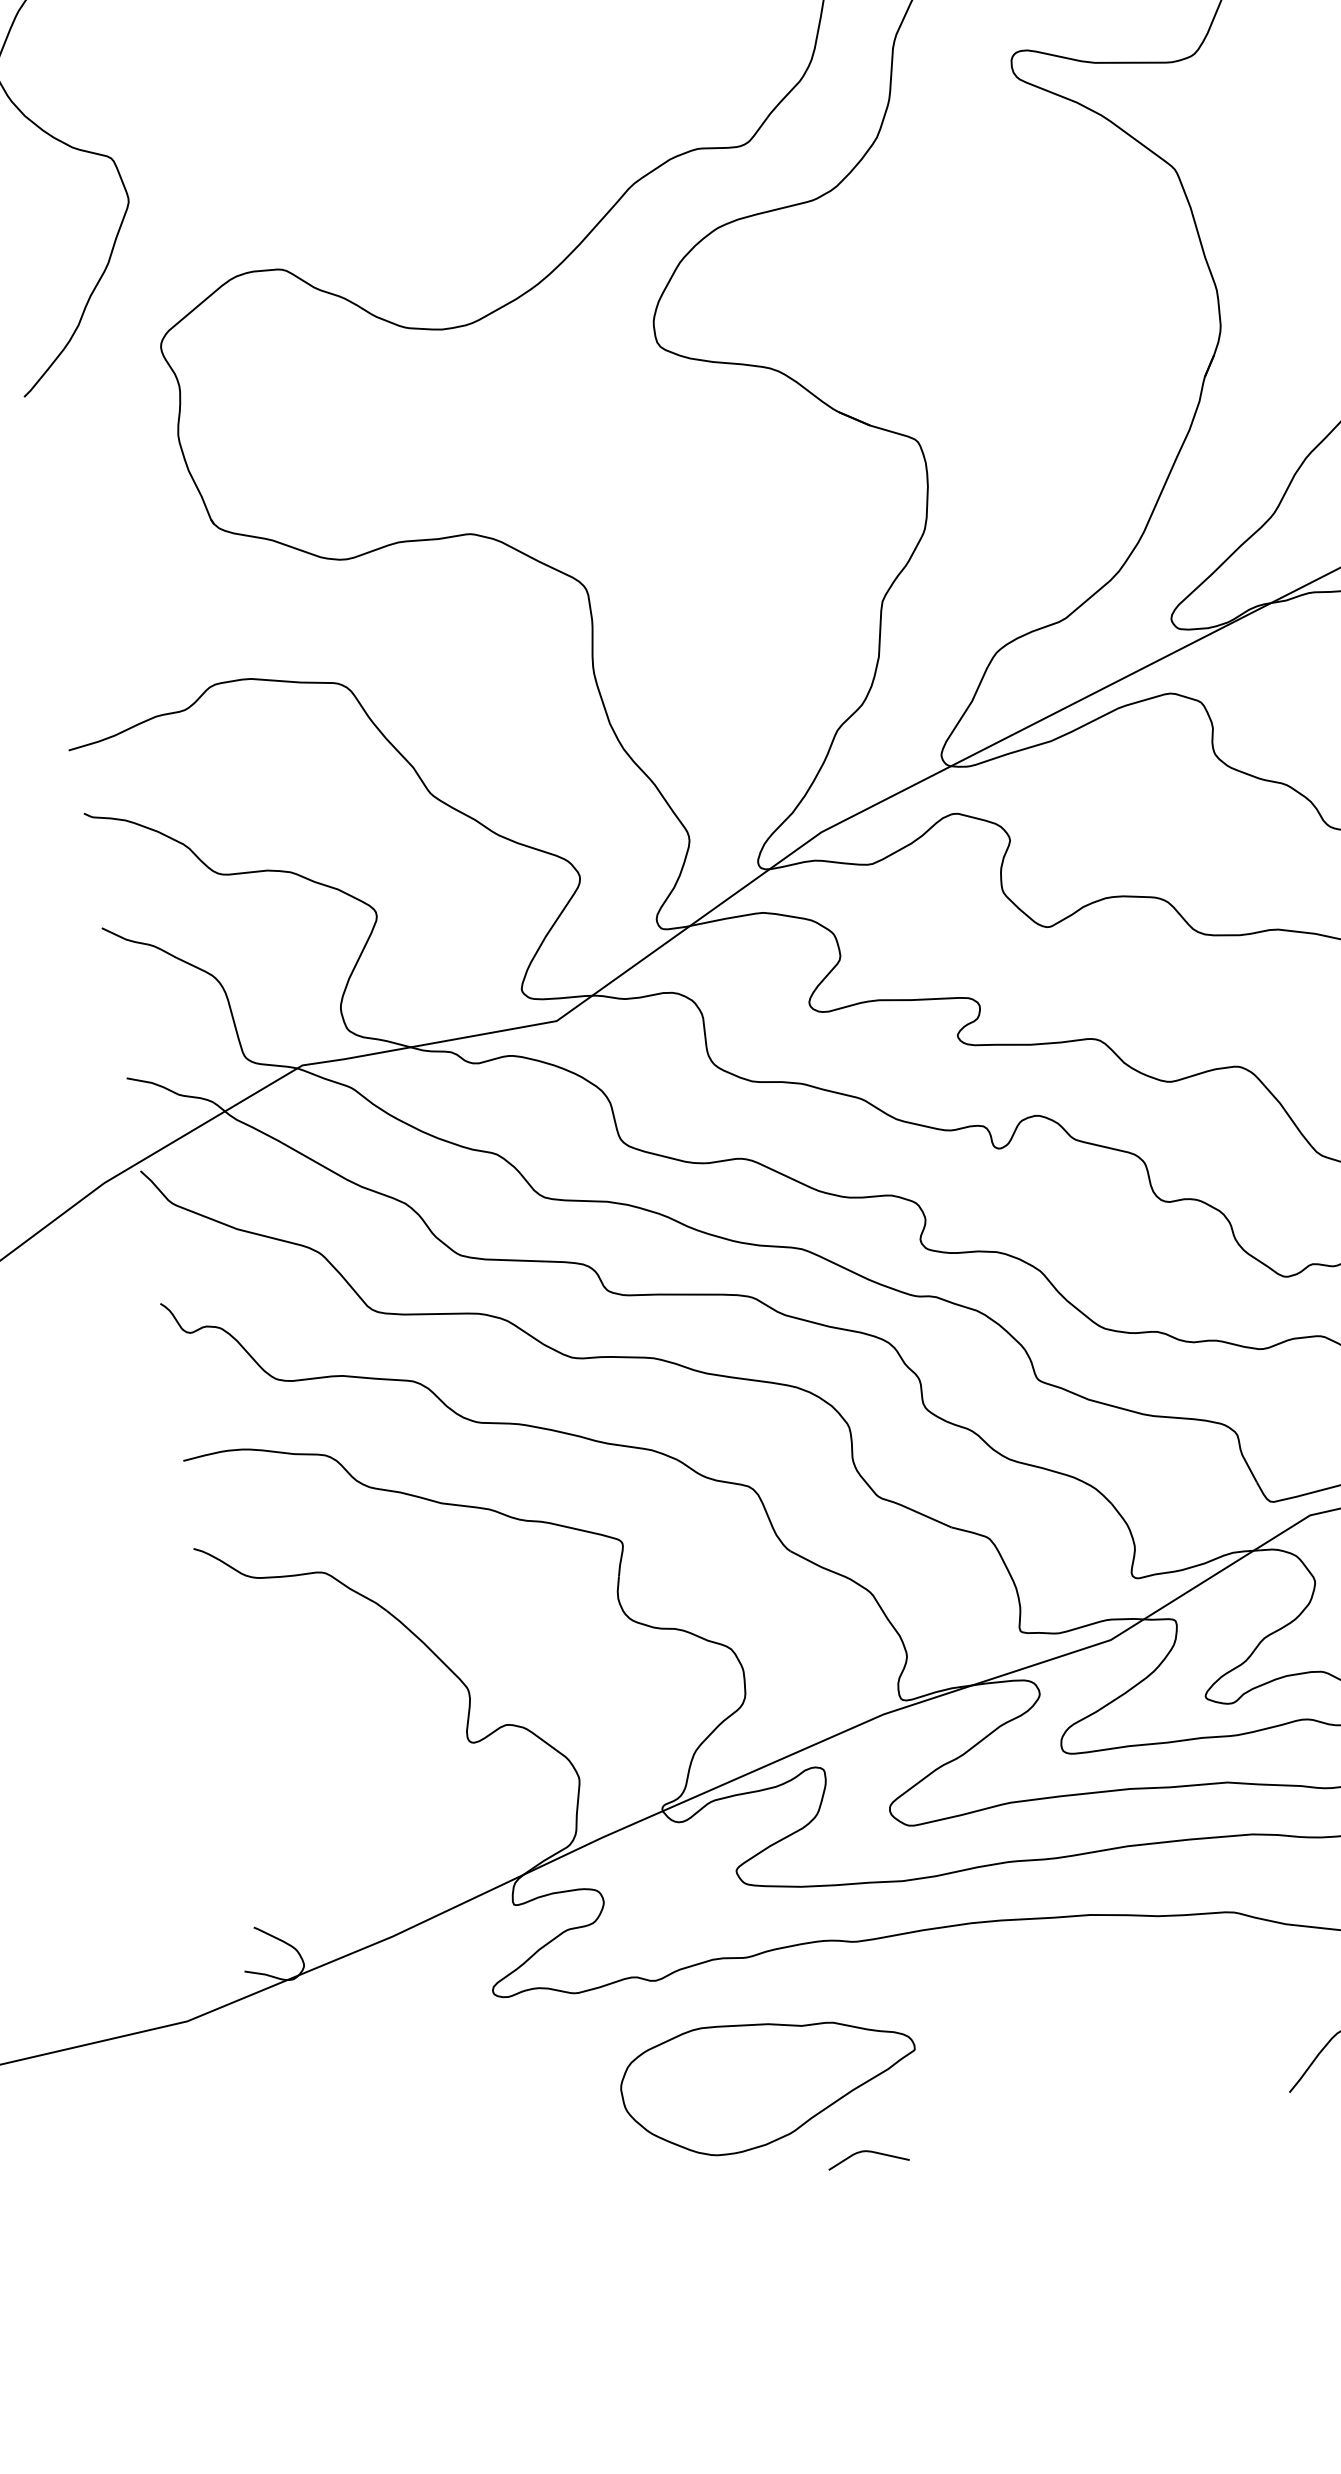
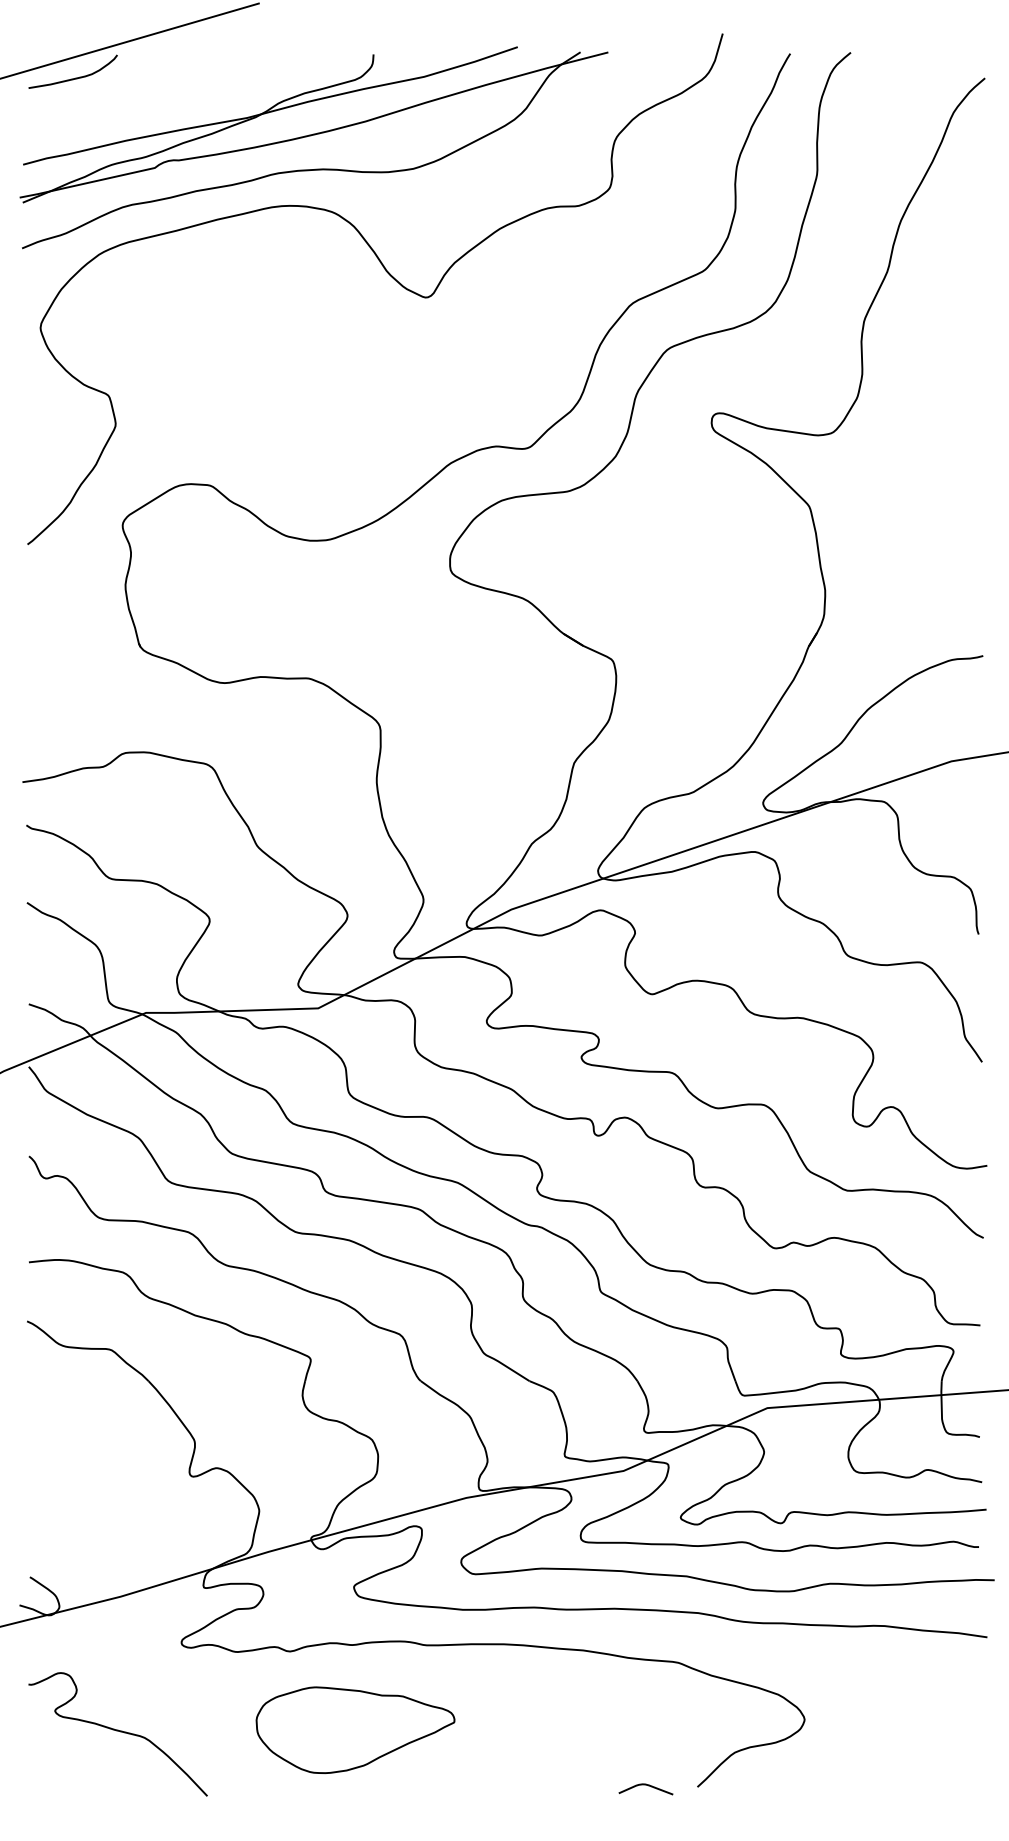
curve: (417, 2137) -> (117, 1731), added
curve: (866, 2152) -> (645, 1785), moved

